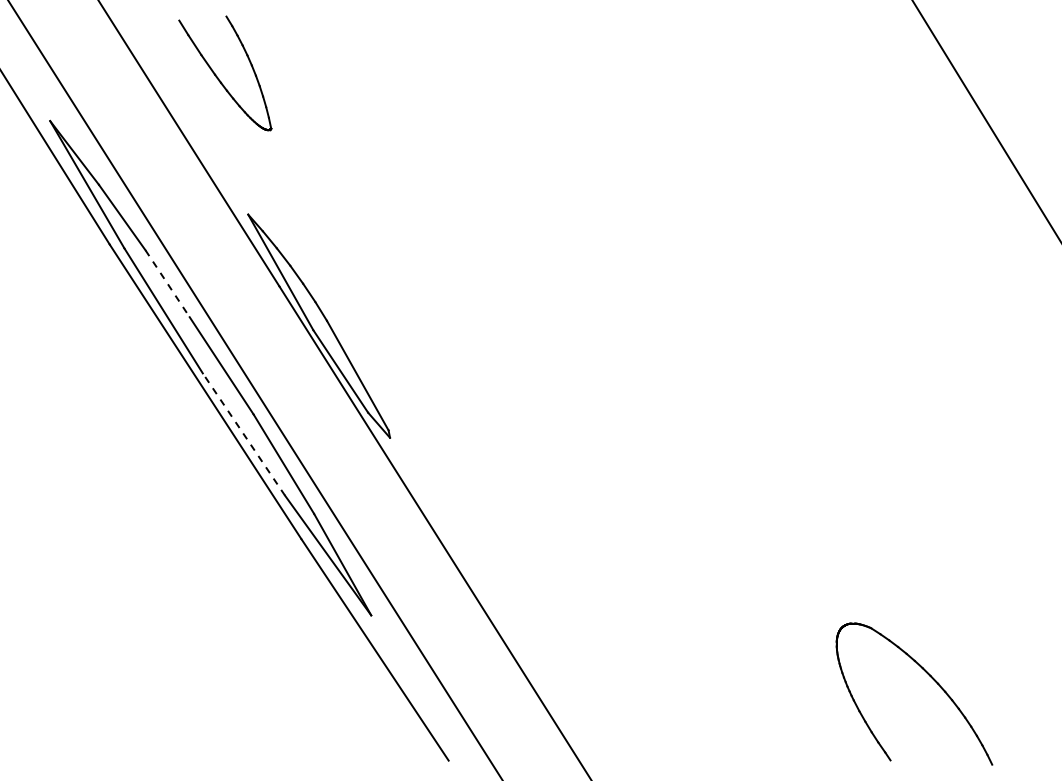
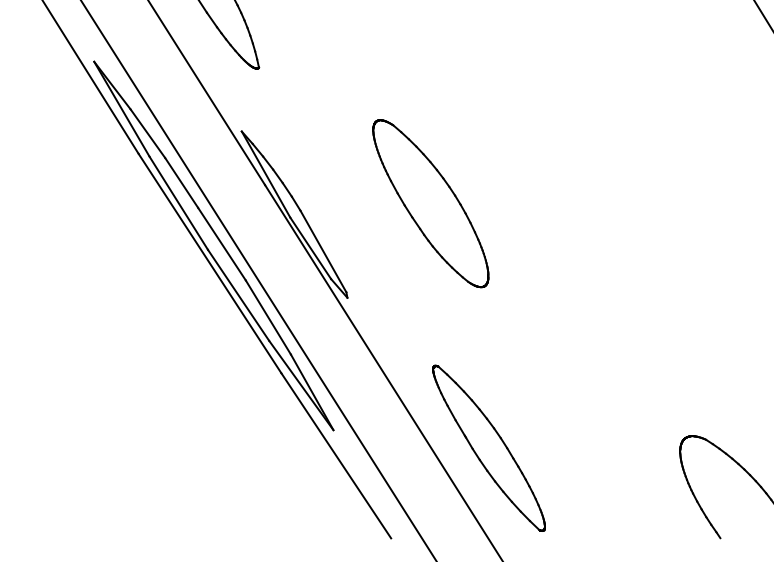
line: (167, 284) -> (181, 183), dashed -> solid
part: (501, 311) -> (430, 203), added
line: (243, 434) -> (238, 295), dashed -> solid
part: (579, 639) -> (488, 448), added

